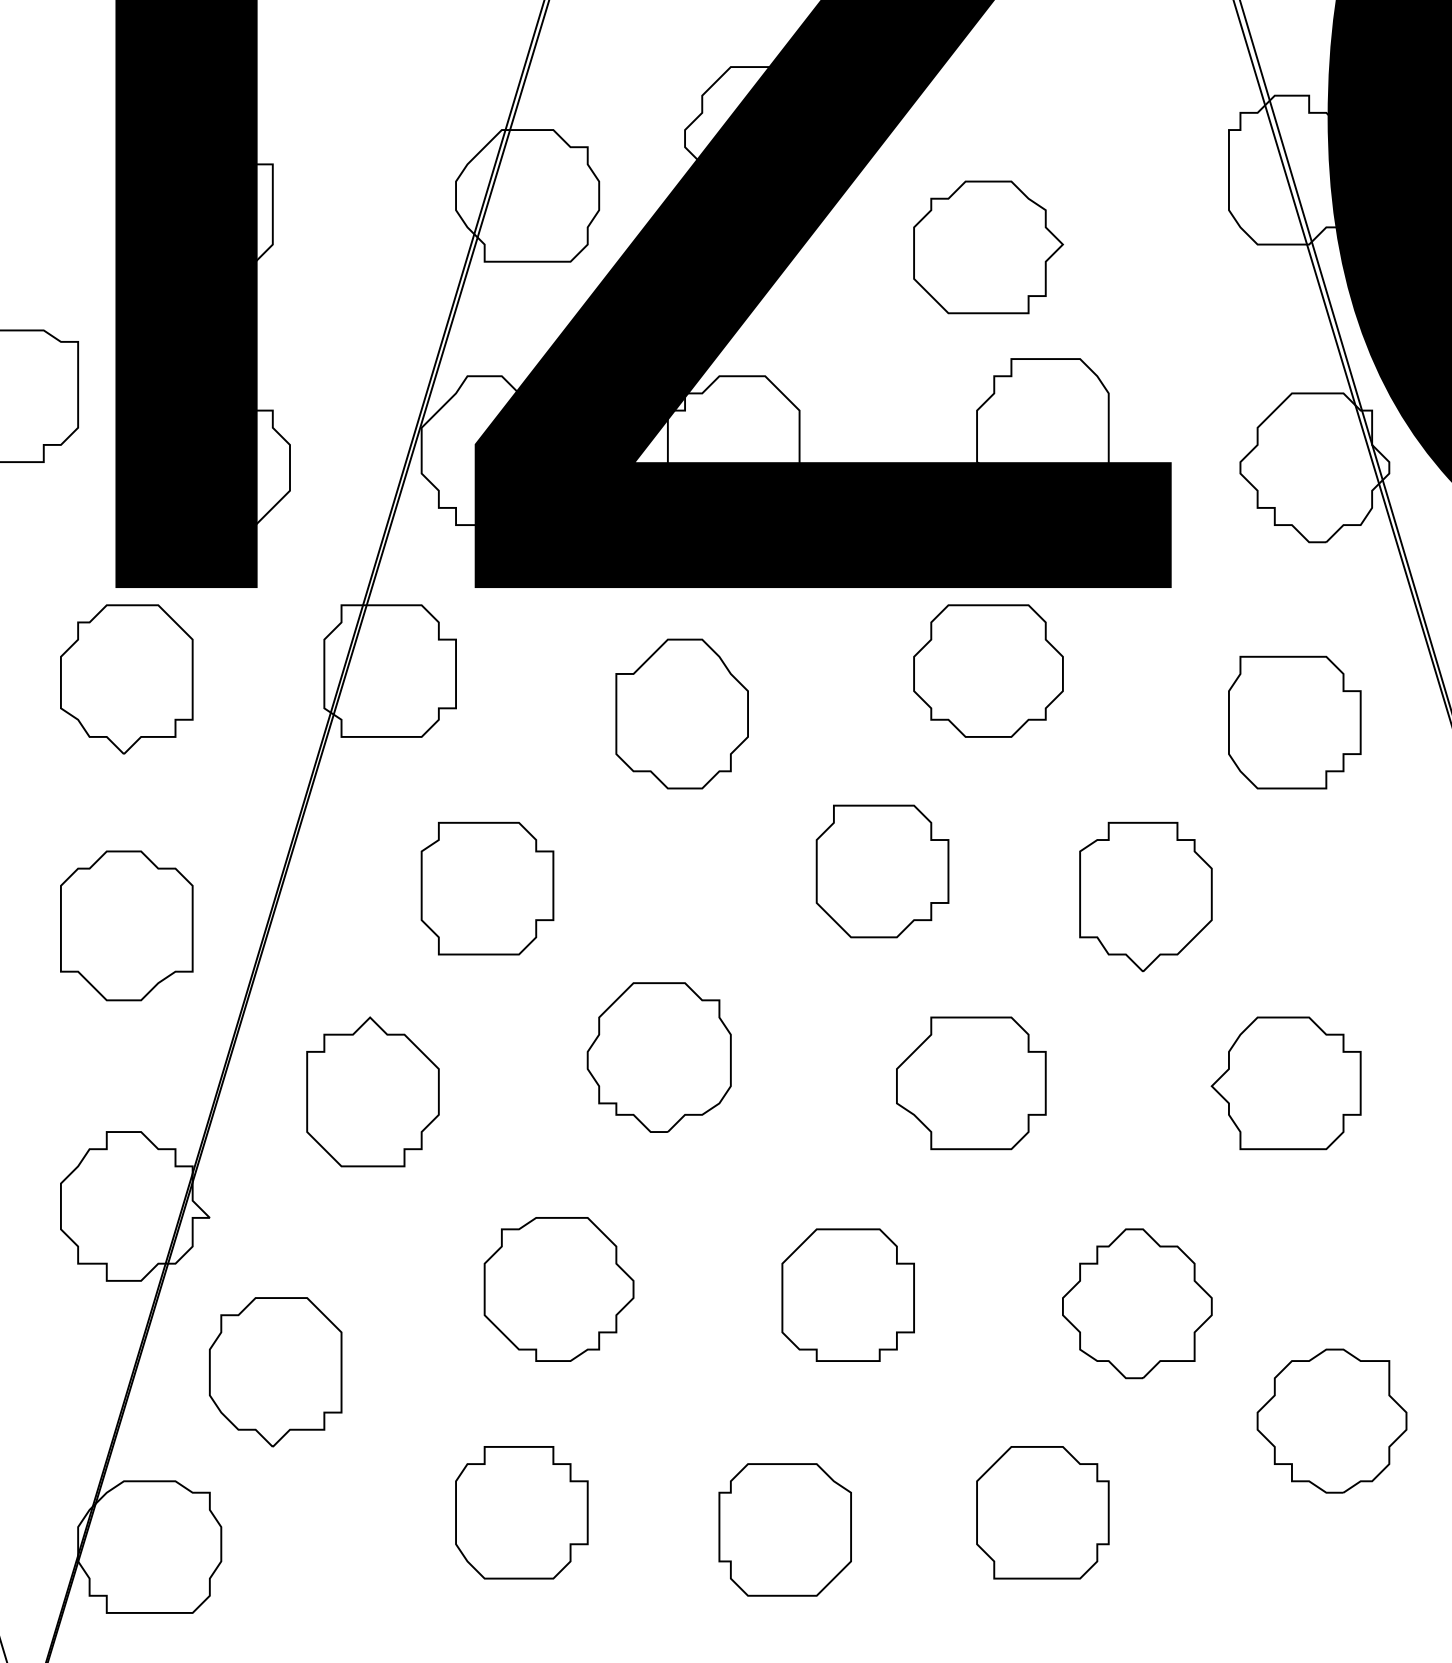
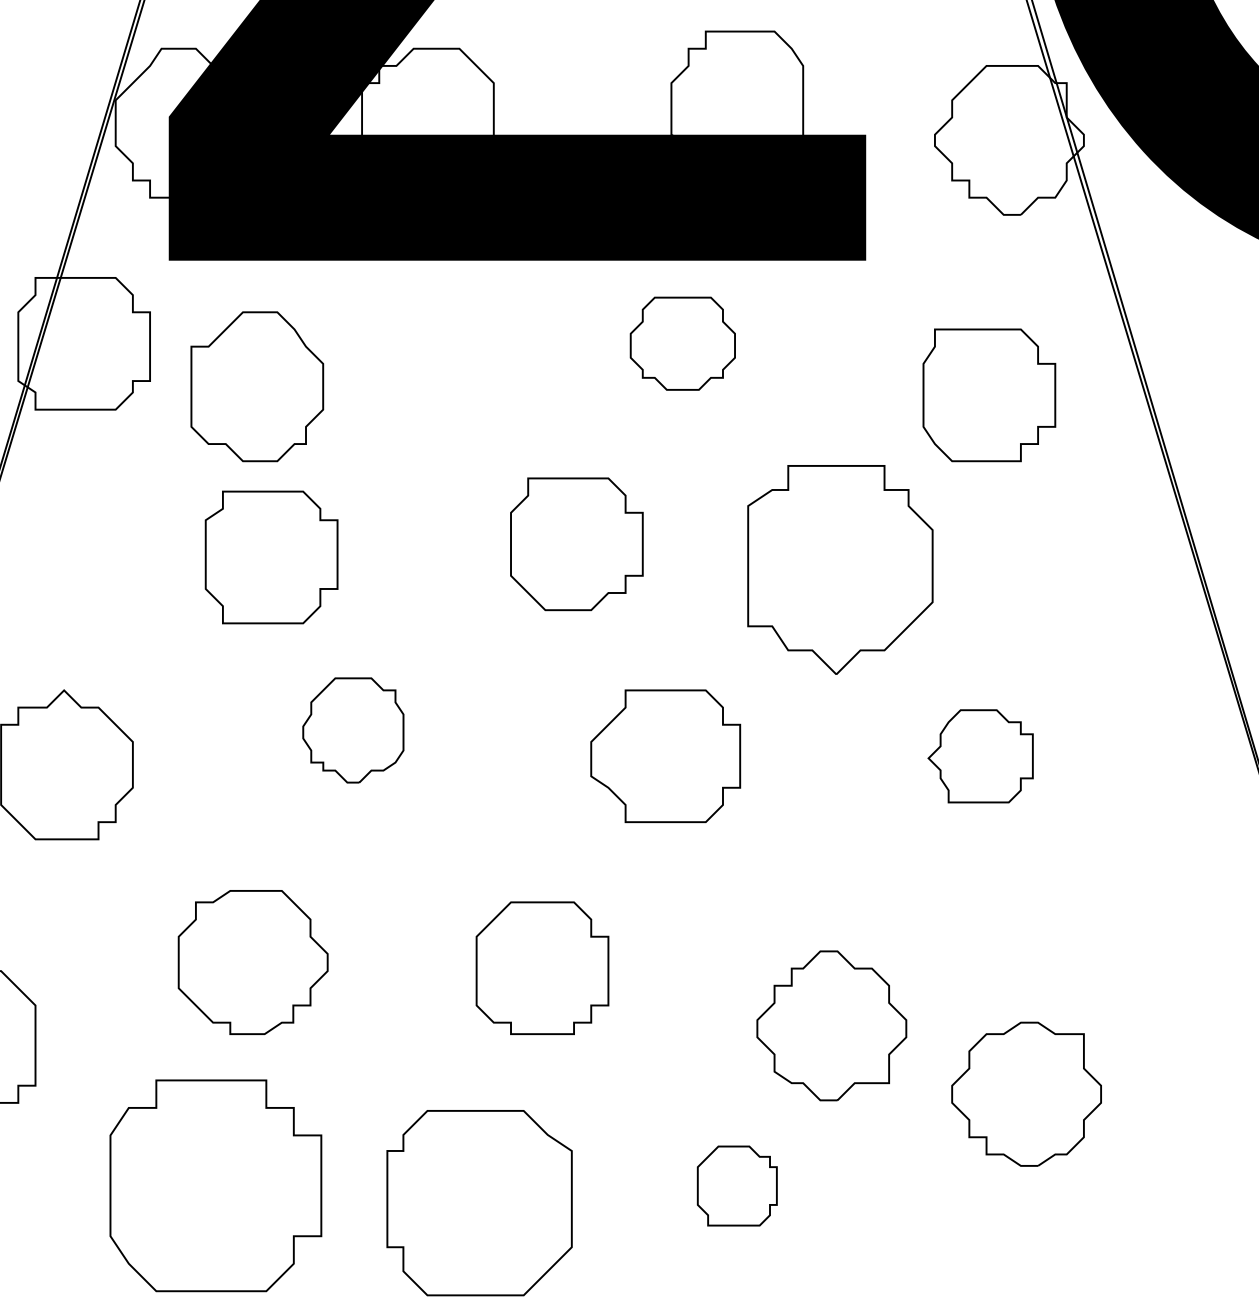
part: (988, 670) -> (682, 343), size x0.7
part: (681, 713) -> (256, 386), moved
part: (487, 888) -> (271, 557), moved
part: (1145, 896) -> (839, 569), size x1.4
part: (658, 1057) -> (352, 730), size x0.7
part: (1285, 1083) -> (980, 756), size x0.7
part: (1137, 1303) -> (831, 1025), moved
part: (521, 1512) -> (215, 1185), size x1.6
part: (1042, 1512) -> (736, 1185), size x0.6
part: (784, 1529) -> (478, 1202), size x1.4

